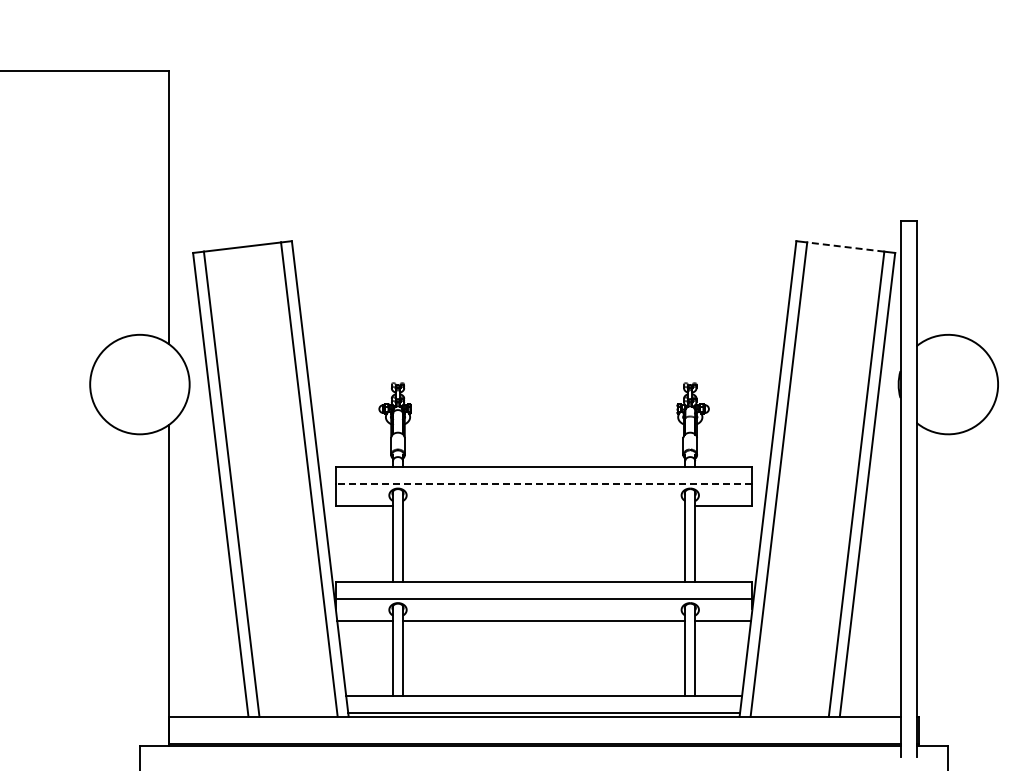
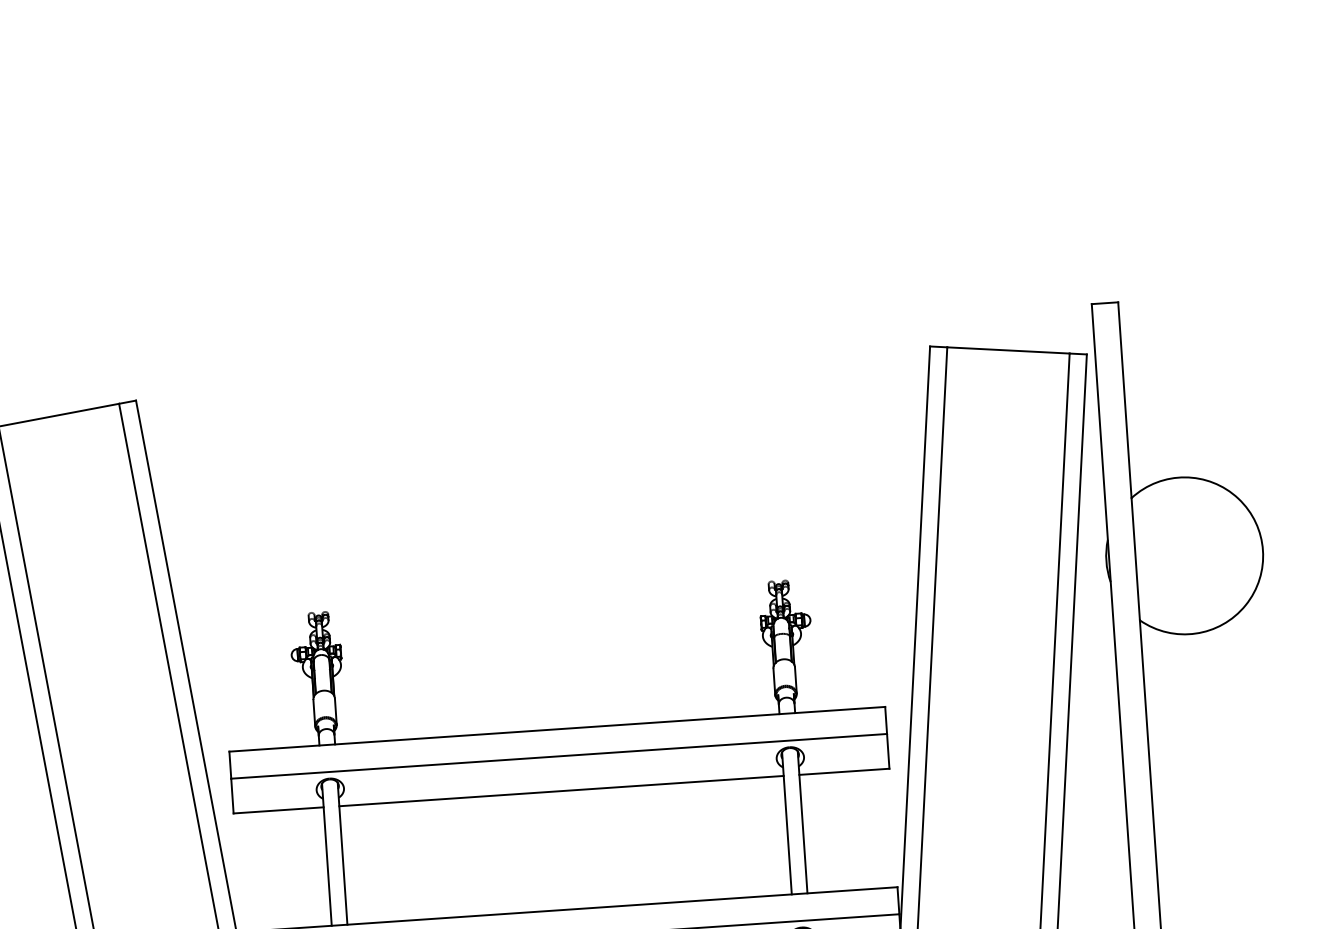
line: (845, 247) -> (1008, 351), dashed -> solid
line: (543, 484) -> (558, 756), dashed -> solid
line: (543, 506) -> (560, 791), added

